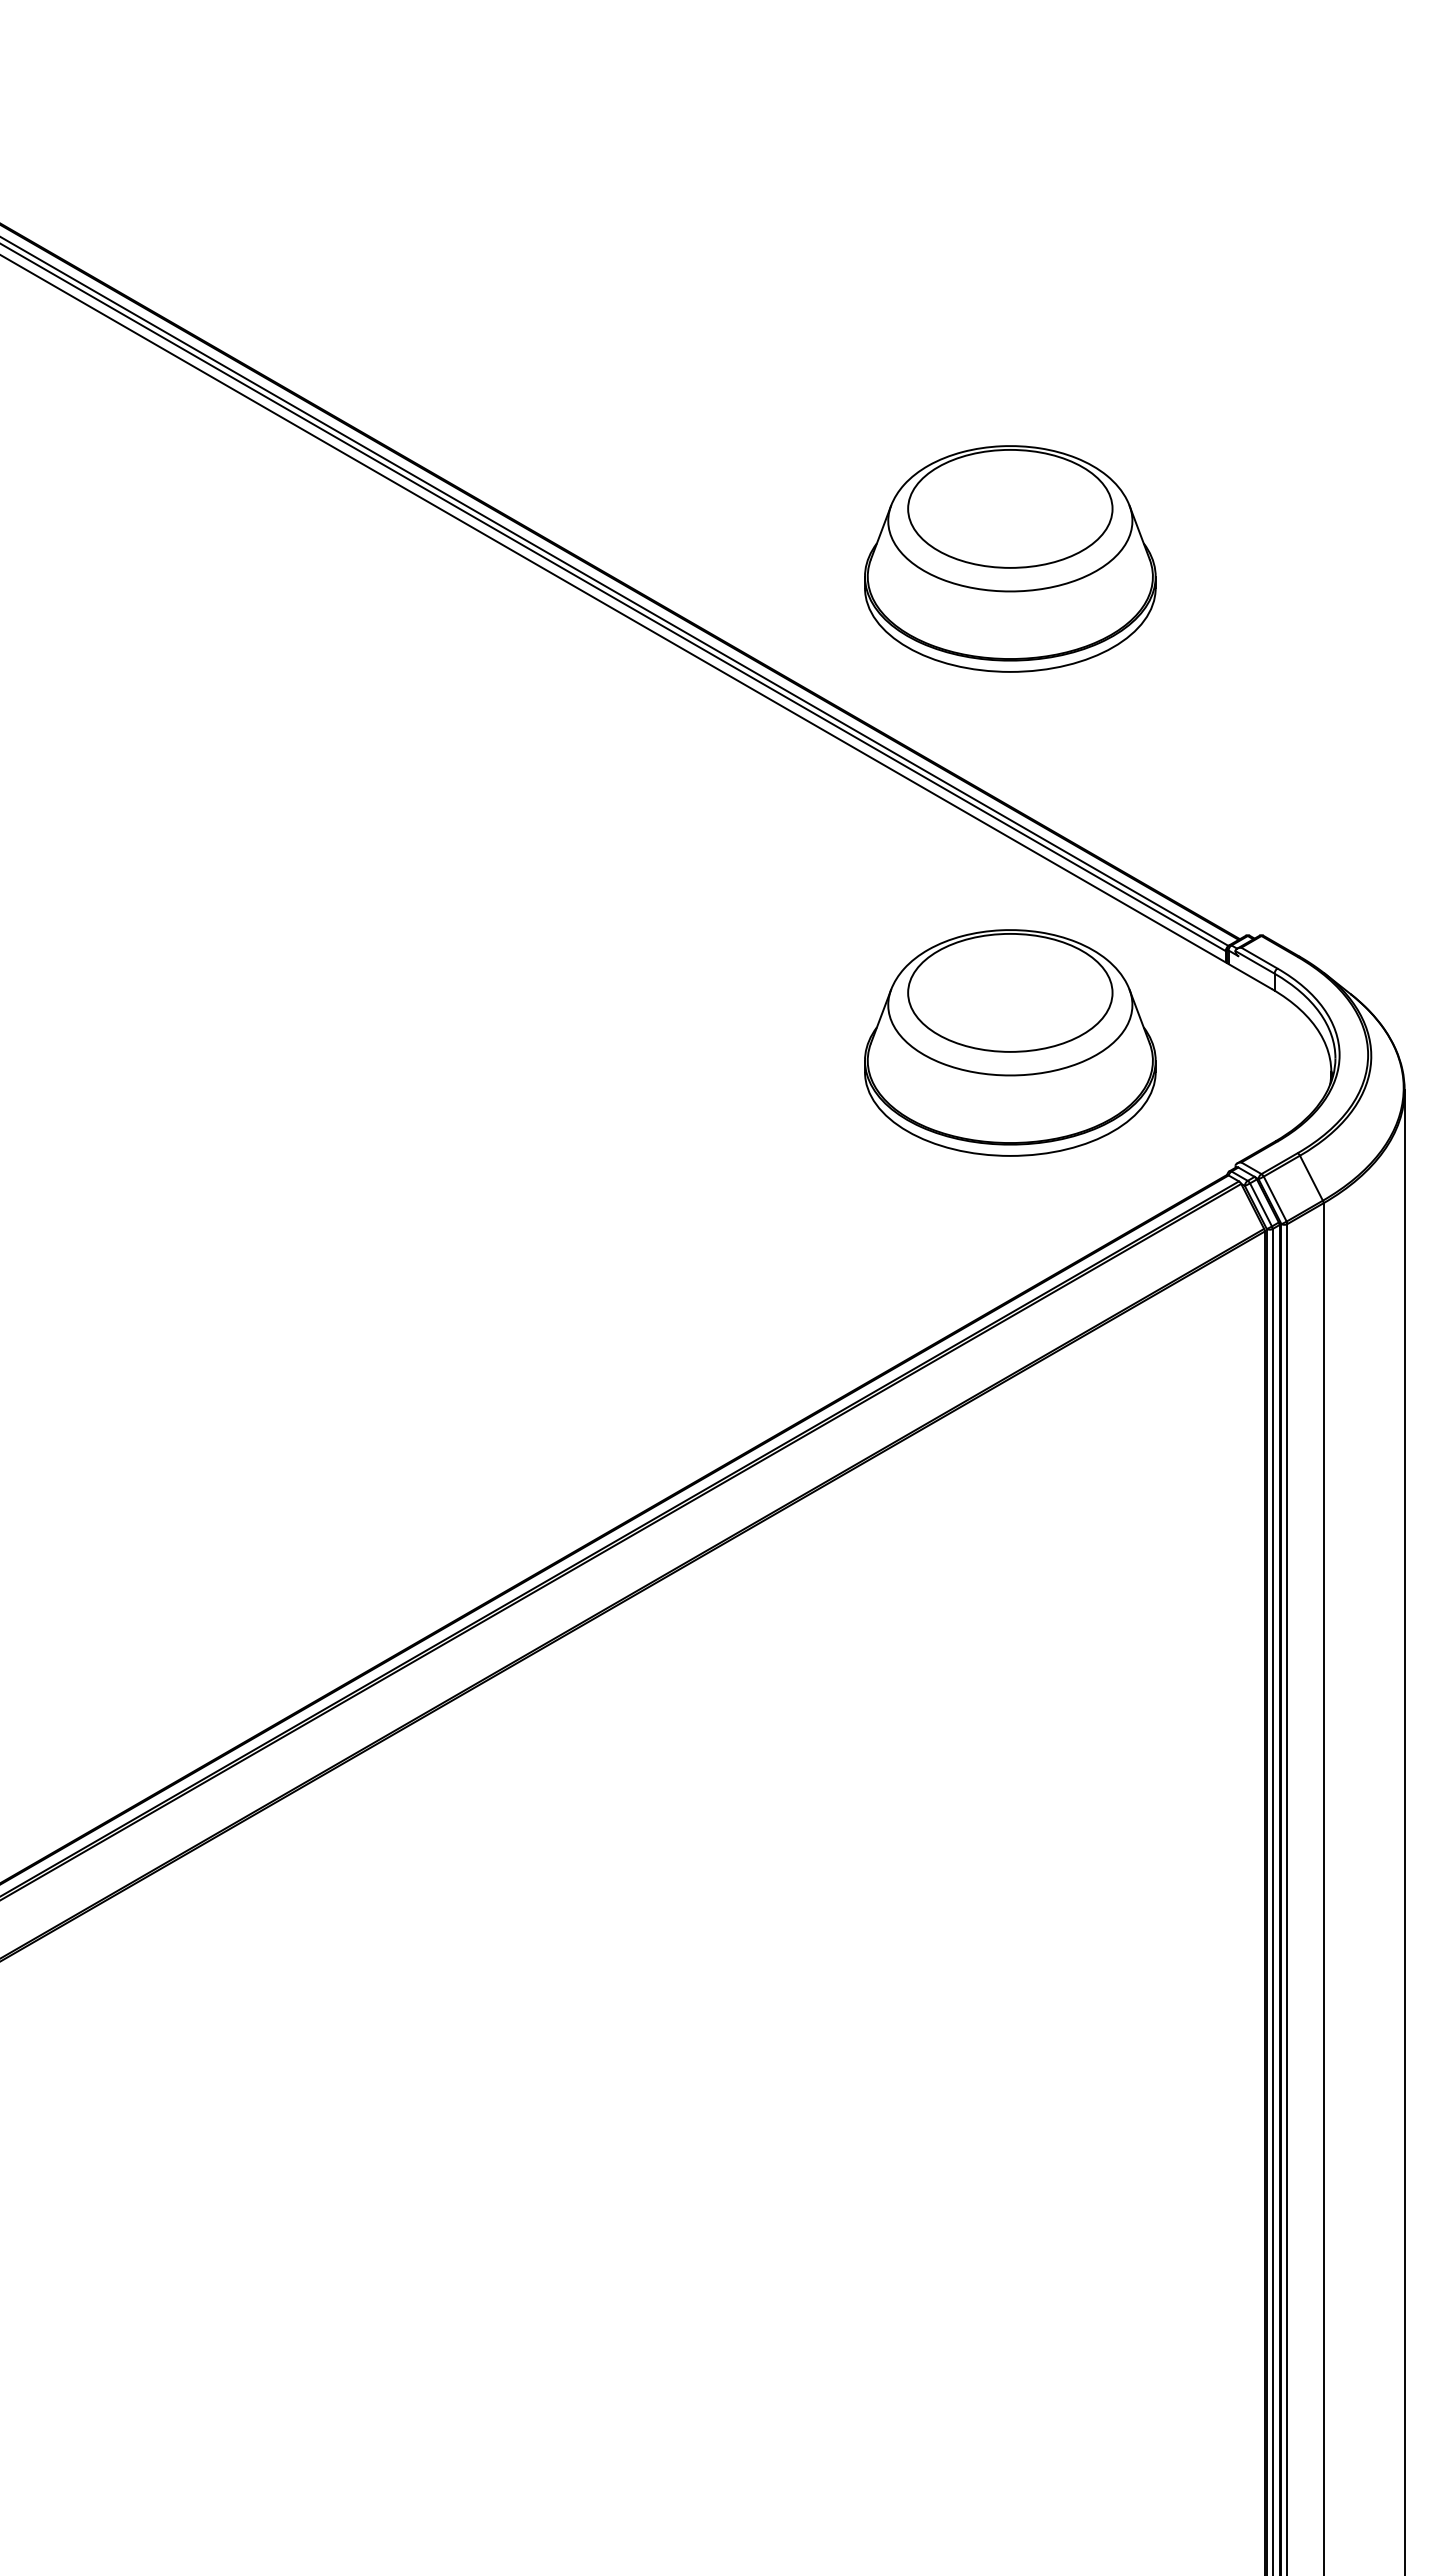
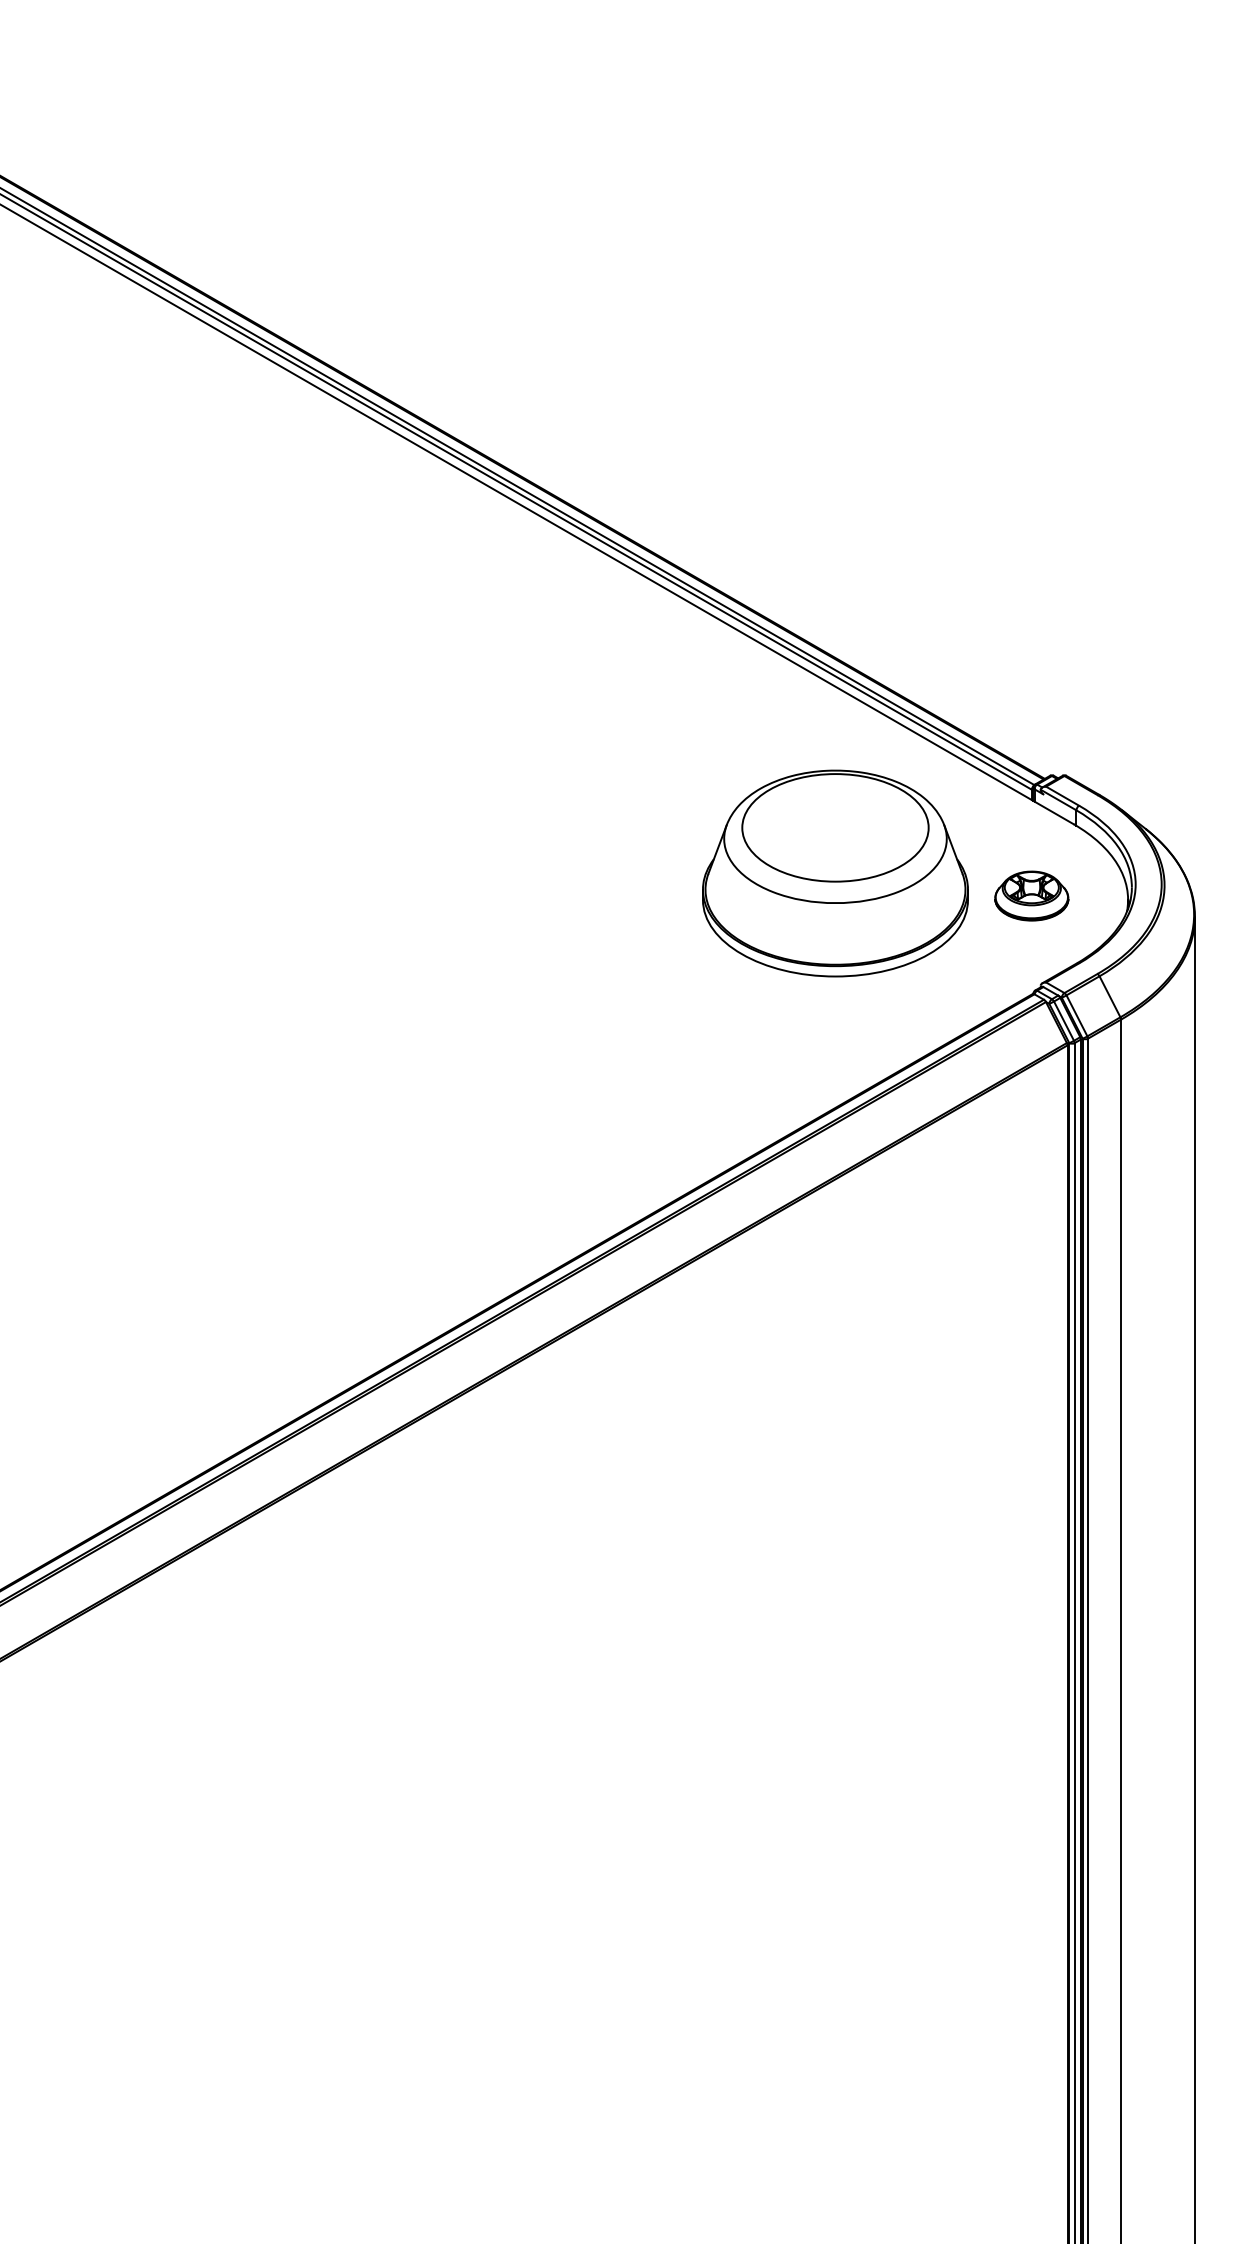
part: (1010, 558) -> (835, 431), removed
part: (1225, 1067) -> (1031, 895), added

